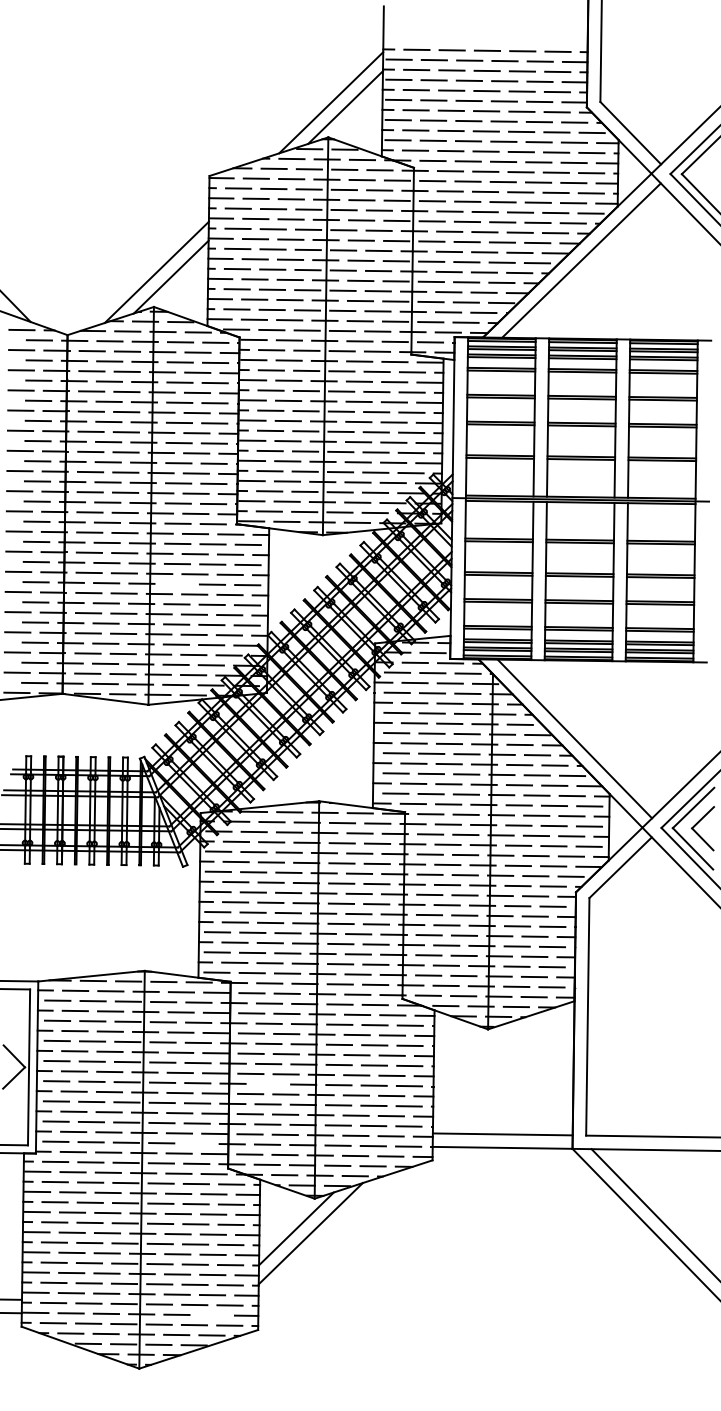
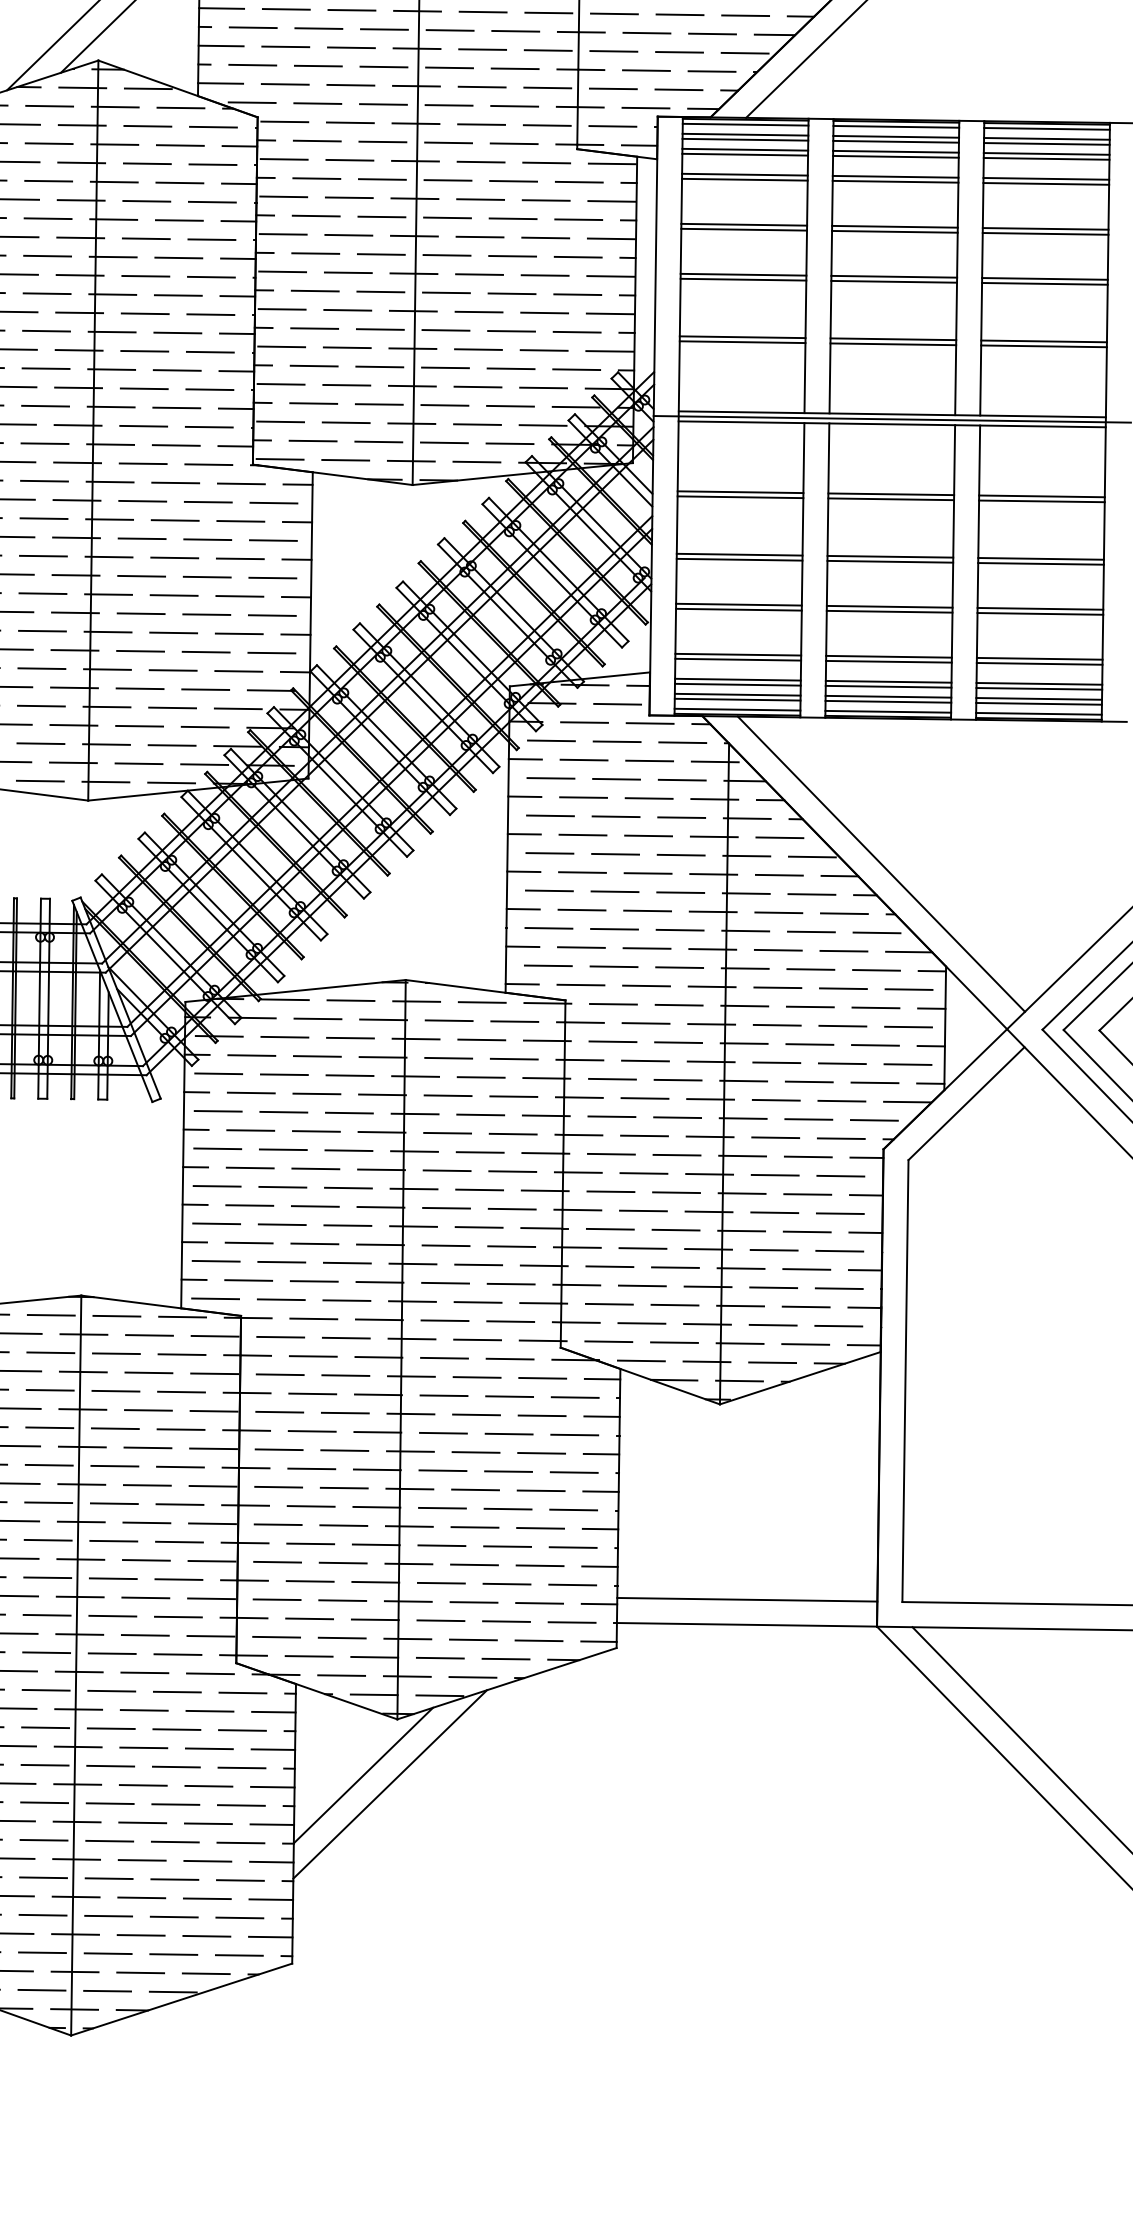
line: (176, 584) -> (140, 576), added
line: (267, 1084) -> (309, 1506), added
line: (196, 1143) -> (177, 1616), added
line: (211, 1315) -> (205, 1936), added

